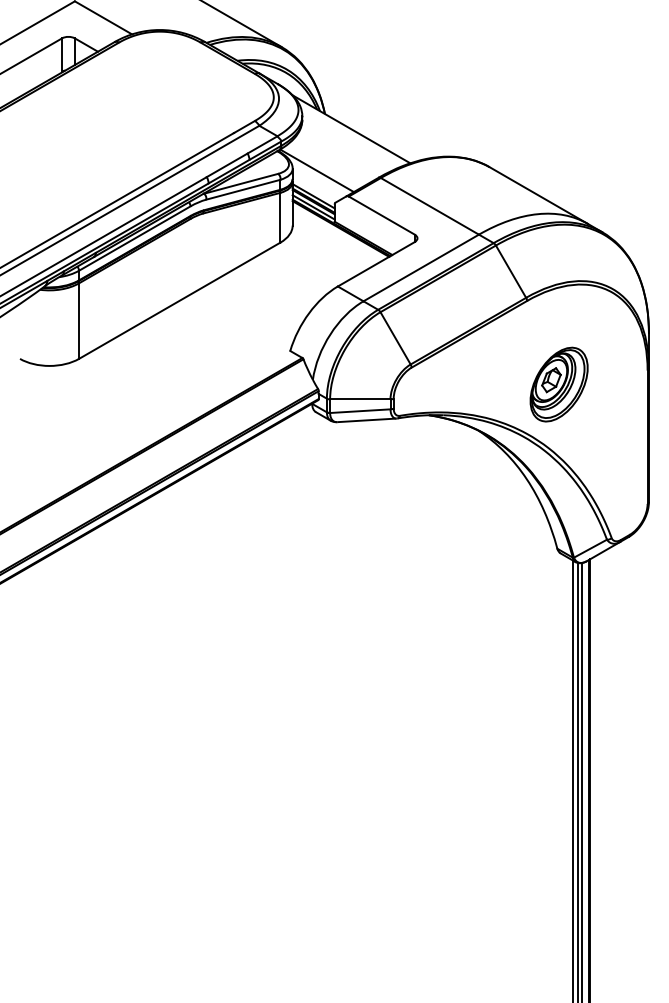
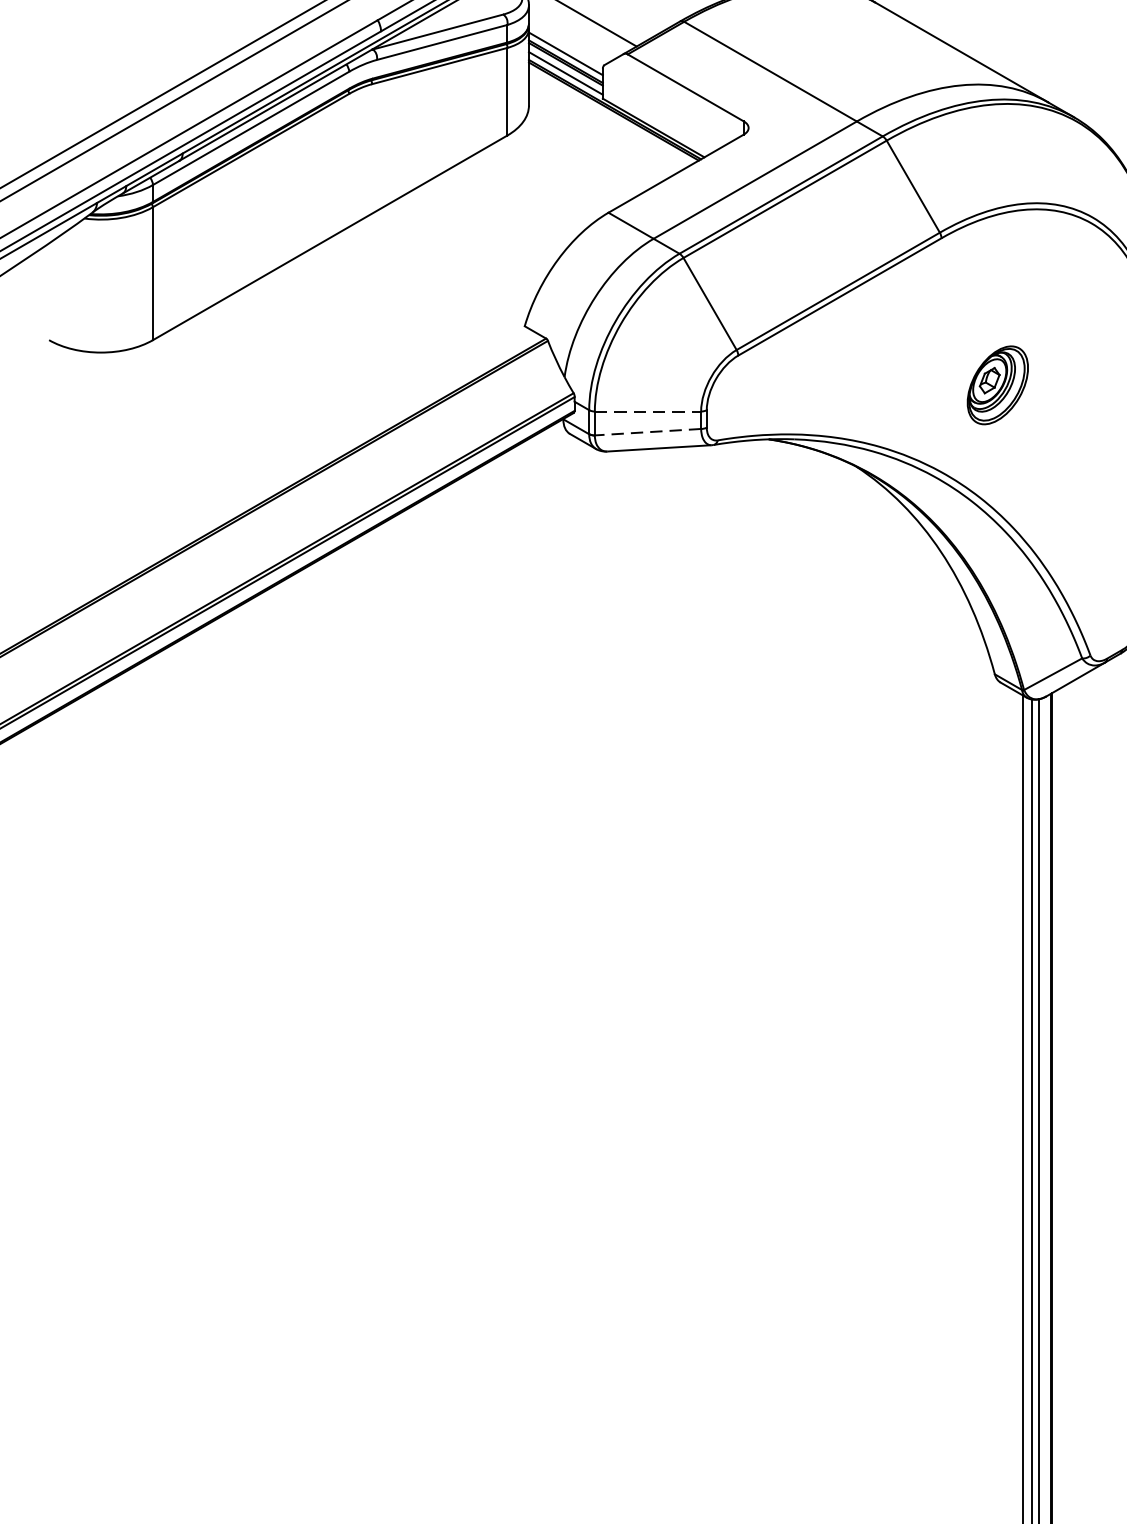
part: (558, 384) -> (996, 385), size x0.6
line: (360, 399) -> (648, 411), solid -> dashed
line: (359, 411) -> (646, 432), solid -> dashed

